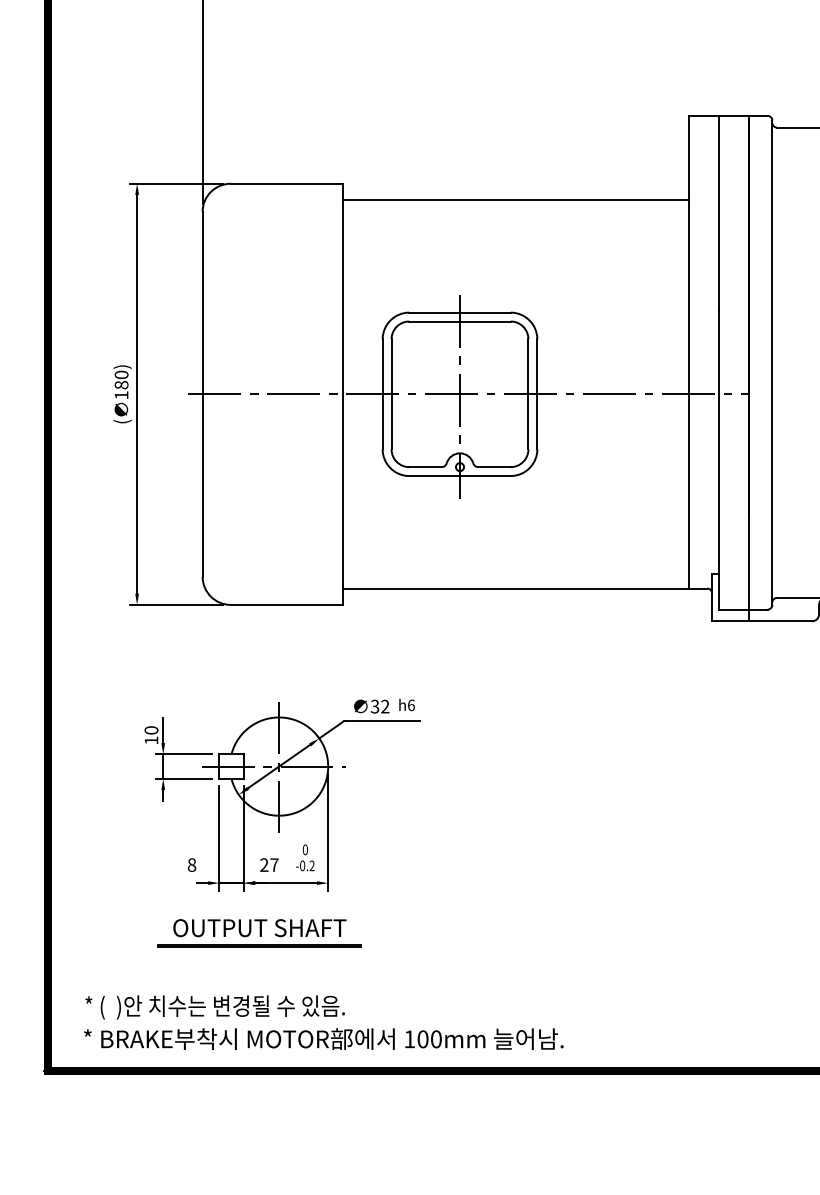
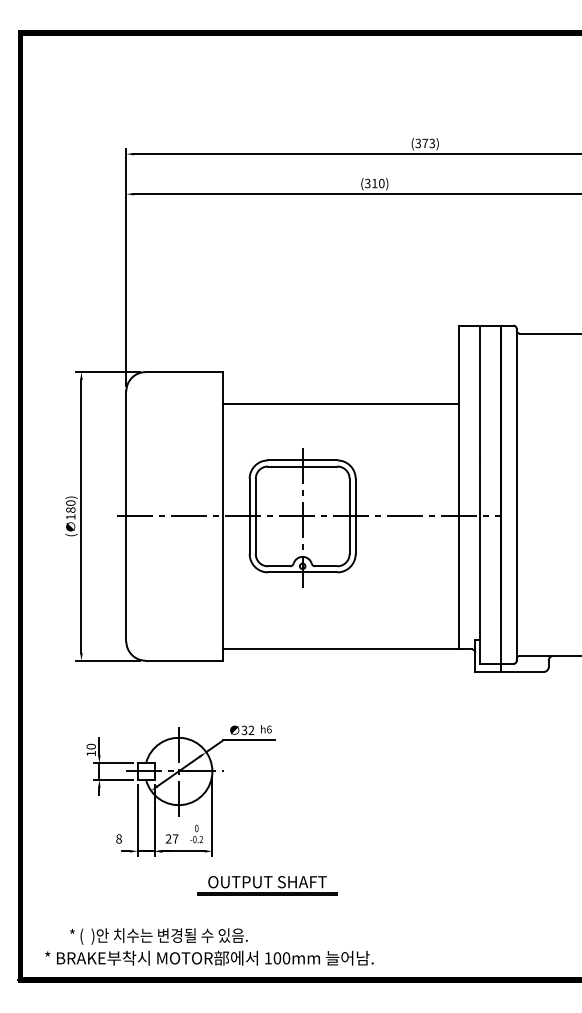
line: (515, 200) -> (340, 404), moved
part: (259, 933) -> (267, 885), moved
text: (214, 1007) -> (158, 936), moved

